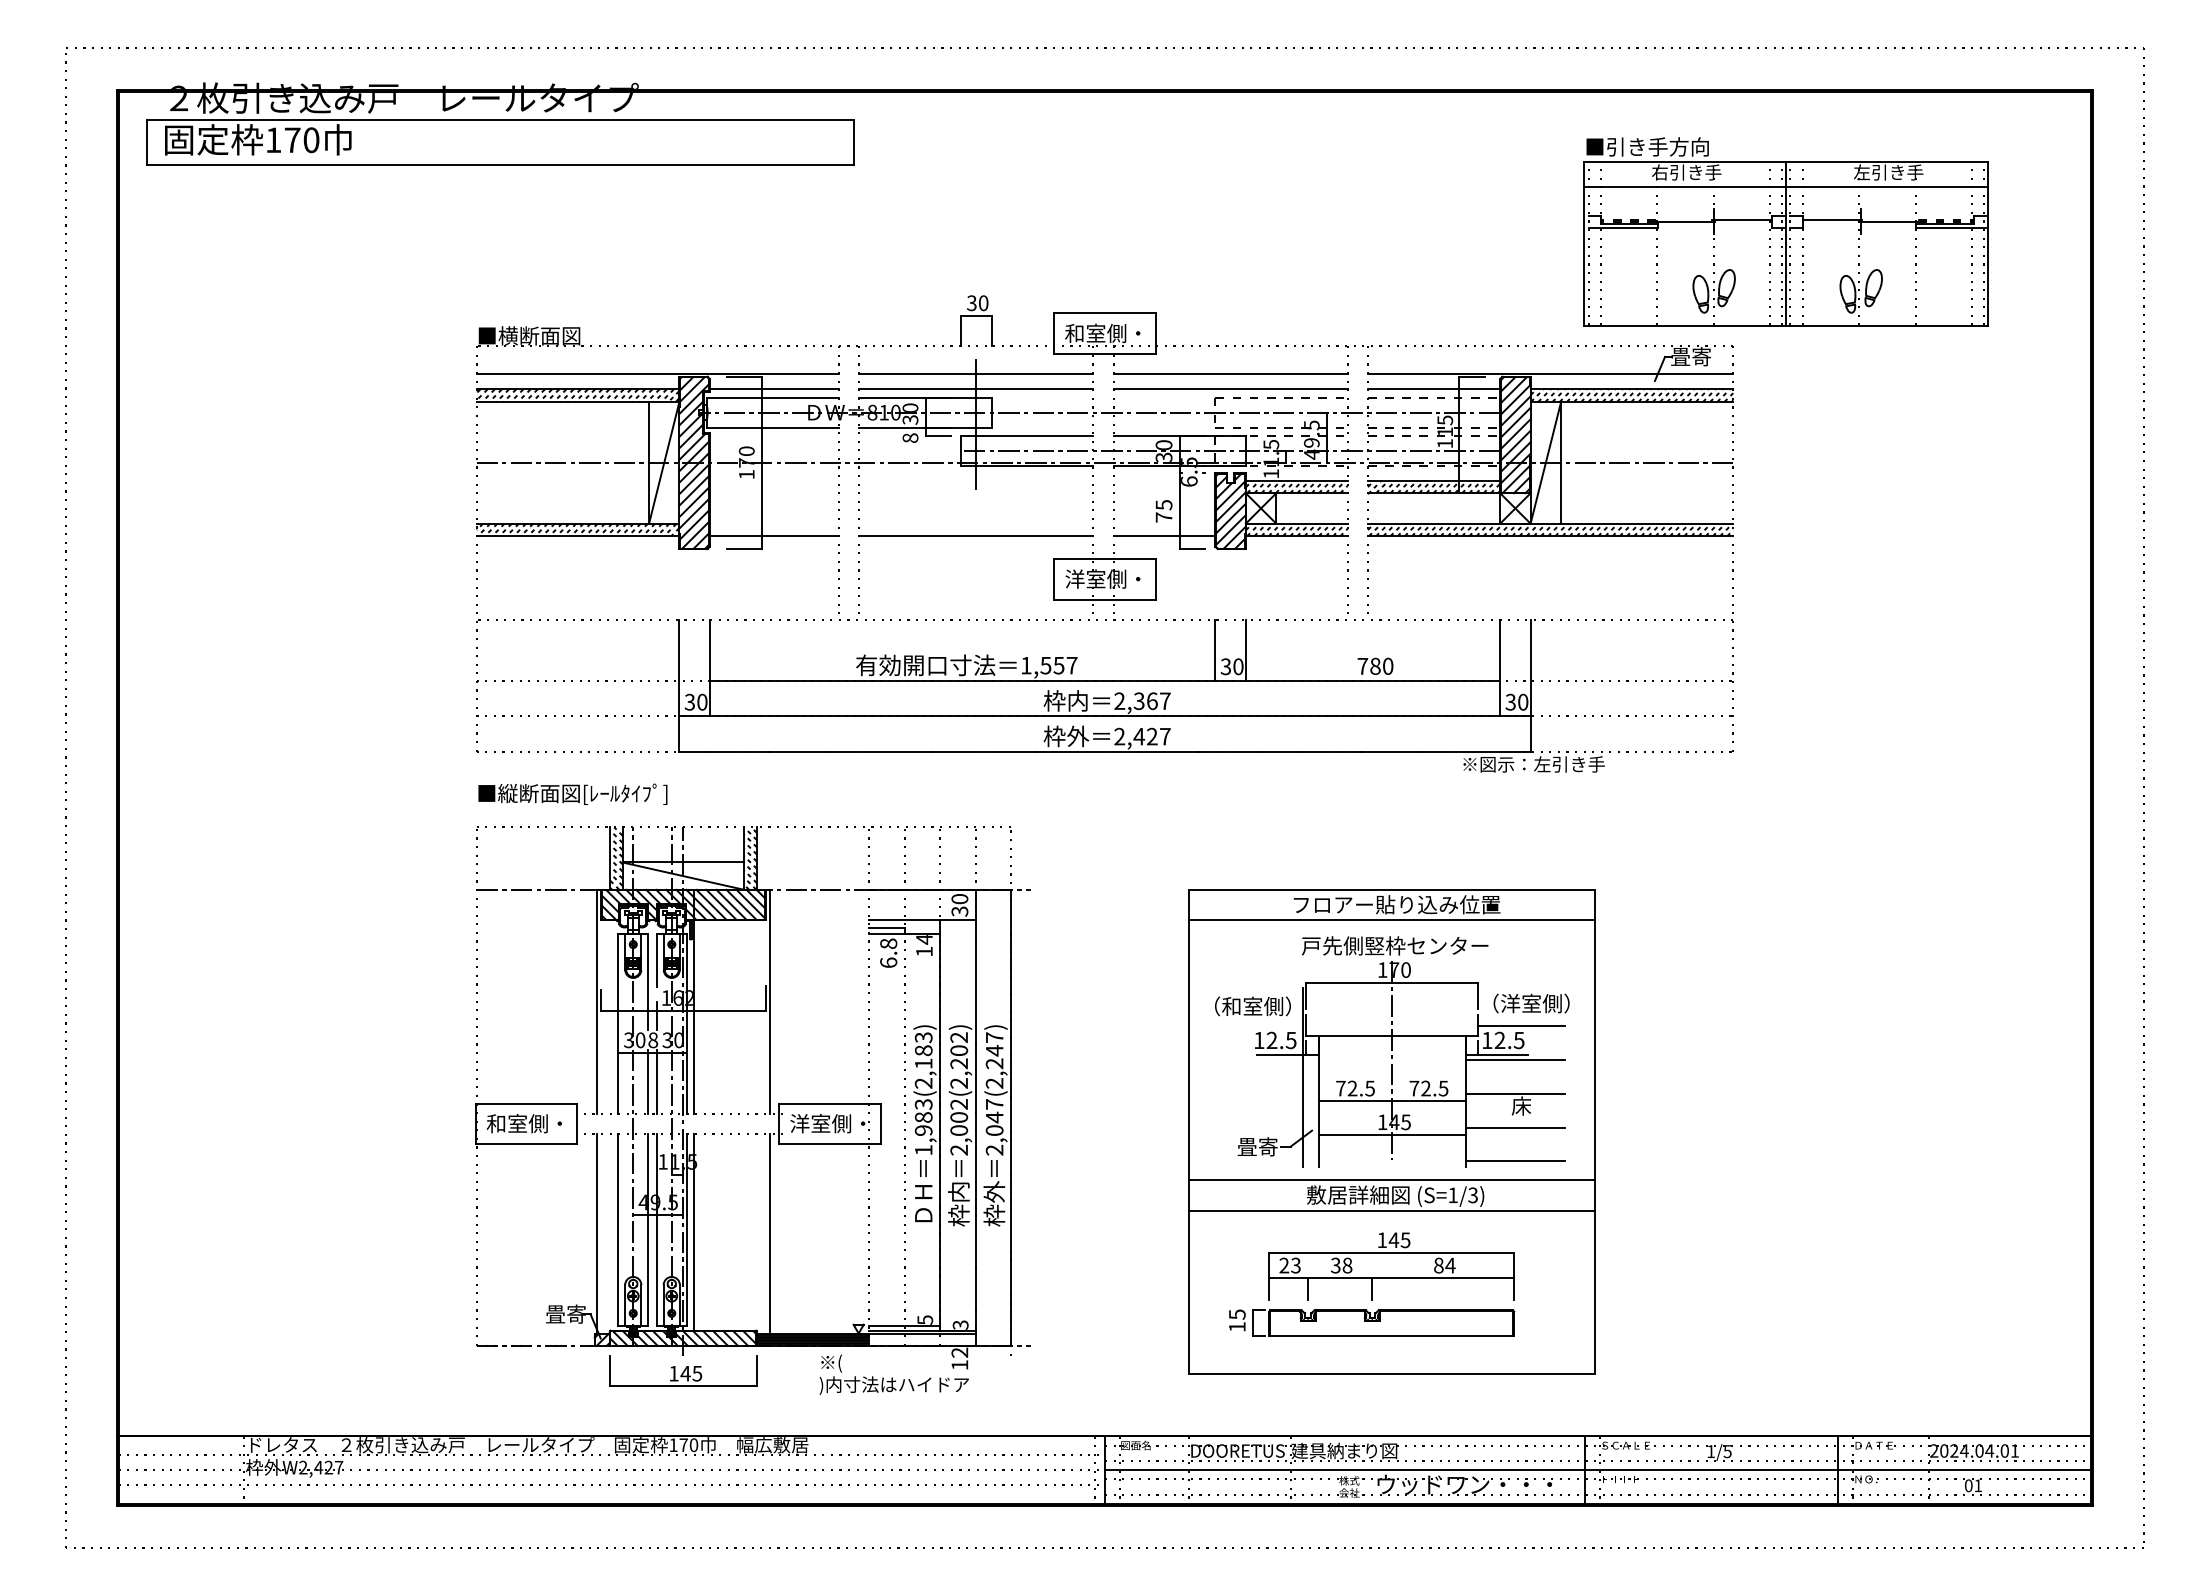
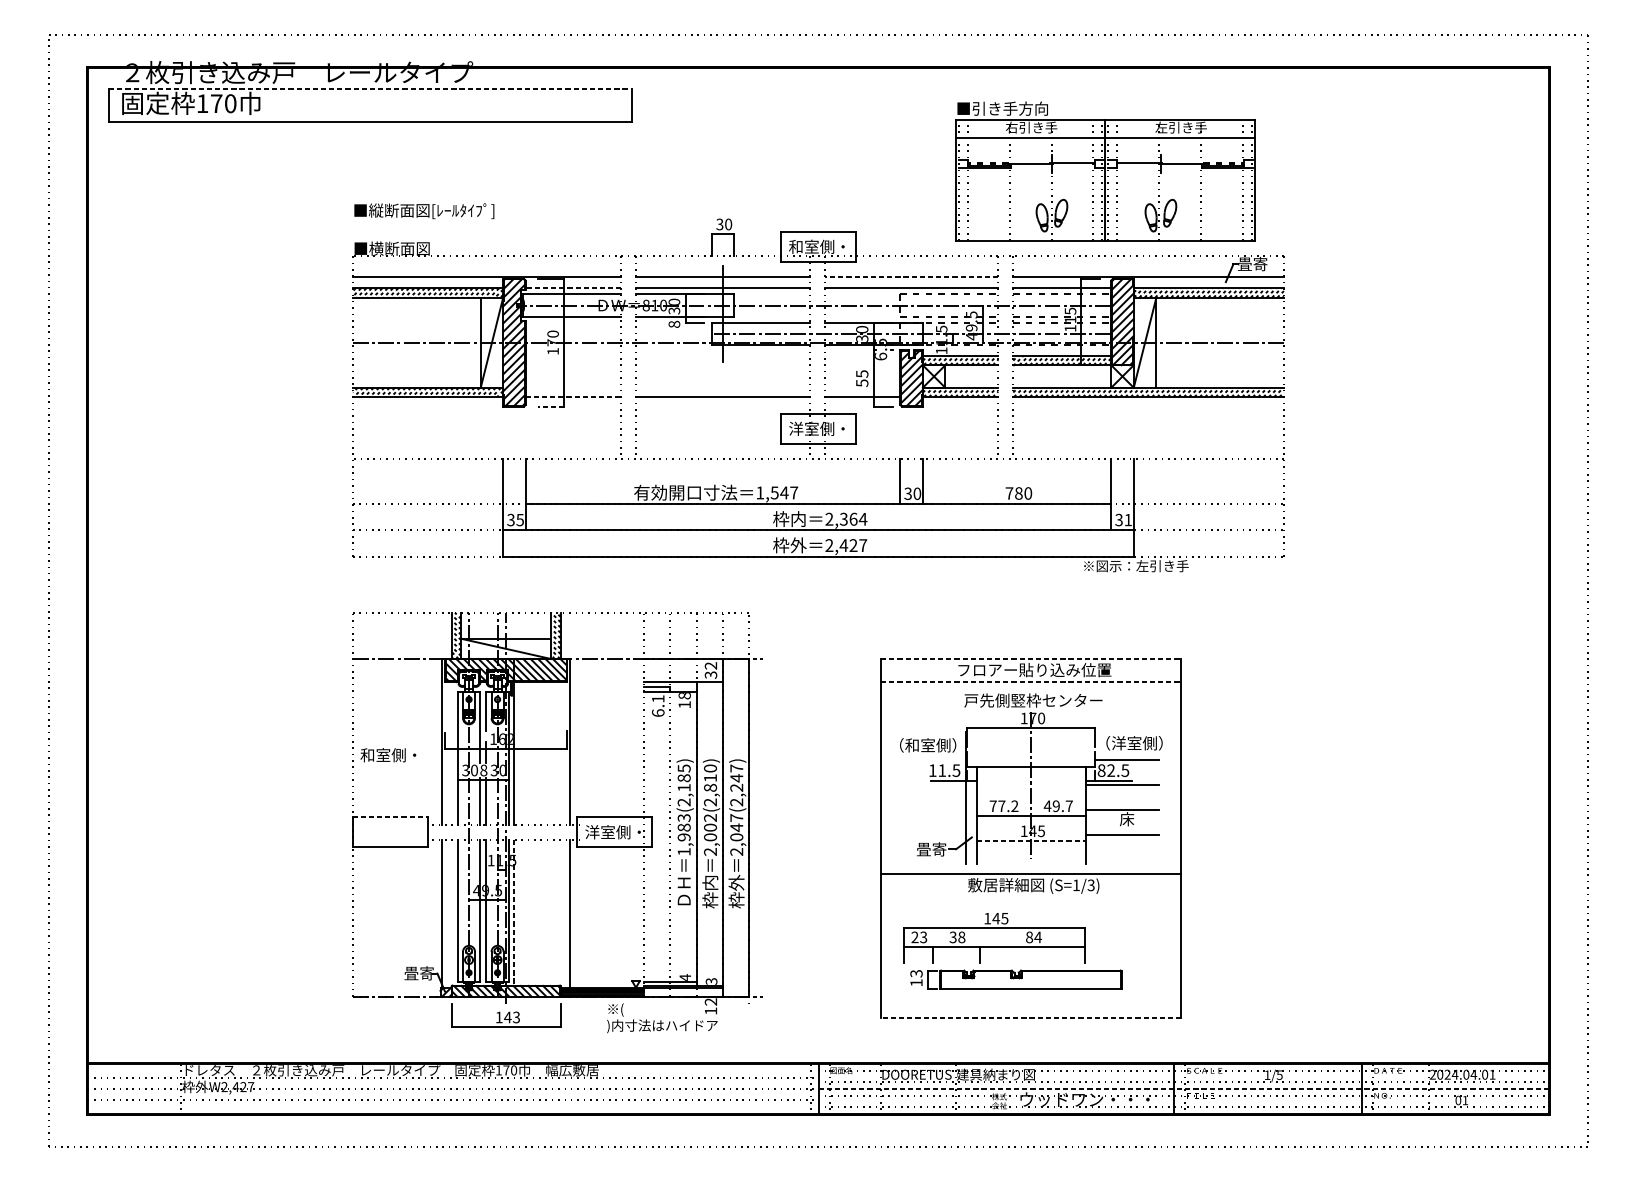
line: (500, 119) -> (370, 88), solid -> dashed
part: (1785, 231) -> (1104, 171), moved
line: (1230, 374) -> (911, 277), solid -> dashed
line: (774, 389) -> (573, 288), solid -> dashed
text: (1164, 517) -> (862, 383), 75 -> 55
line: (774, 536) -> (573, 397), solid -> dashed
line: (743, 549) -> (550, 406), solid -> dashed
text: (1058, 665) -> (784, 492), 1,557 -> 1,547
text: (1165, 700) -> (863, 518), 2,367 -> 2,364
text: (702, 701) -> (520, 519), 30 -> 35
text: (1523, 701) -> (1128, 519), 30 -> 31
text: (572, 793) -> (424, 210), moved
line: (1392, 889) -> (1031, 658), solid -> dashed
text: (959, 899) -> (710, 666), 30 -> 32
line: (1392, 920) -> (1031, 681), solid -> dashed
text: (924, 939) -> (684, 695), 14 -> 18
text: (888, 943) -> (658, 698), 6.8 -> 6.1
text: (923, 1037) -> (684, 768), 1,983(2,183) -> 1,983(2,185)
text: (1271, 1039) -> (941, 769), 12.5 -> 11.5
text: (1487, 1040) -> (1101, 770), 12.5 -> 82.5
text: (959, 1050) -> (710, 778), 2,002(2,202) -> 2,002(2,810)
text: (1360, 1088) -> (1007, 806), 72.5 -> 77.2
text: (1428, 1088) -> (1058, 806), 72.5 -> 49.7
line: (526, 1103) -> (389, 817), solid -> dashed
text: (523, 1123) -> (387, 755), moved
line: (1392, 1135) -> (1031, 841), solid -> dashed
line: (1514, 1161) -> (1121, 860), removed
line: (1391, 1210) -> (1030, 896), removed
line: (693, 1232) -> (513, 912), solid -> dashed
part: (1391, 1266) -> (994, 938), moved
text: (1236, 1314) -> (915, 973), 15 -> 13
text: (925, 1319) -> (685, 977), 5 -> 4
text: (697, 1373) -> (516, 1017), 145 -> 143
line: (1392, 1374) -> (1031, 1018), solid -> dashed
line: (1598, 1470) -> (1184, 1089), solid -> dashed

